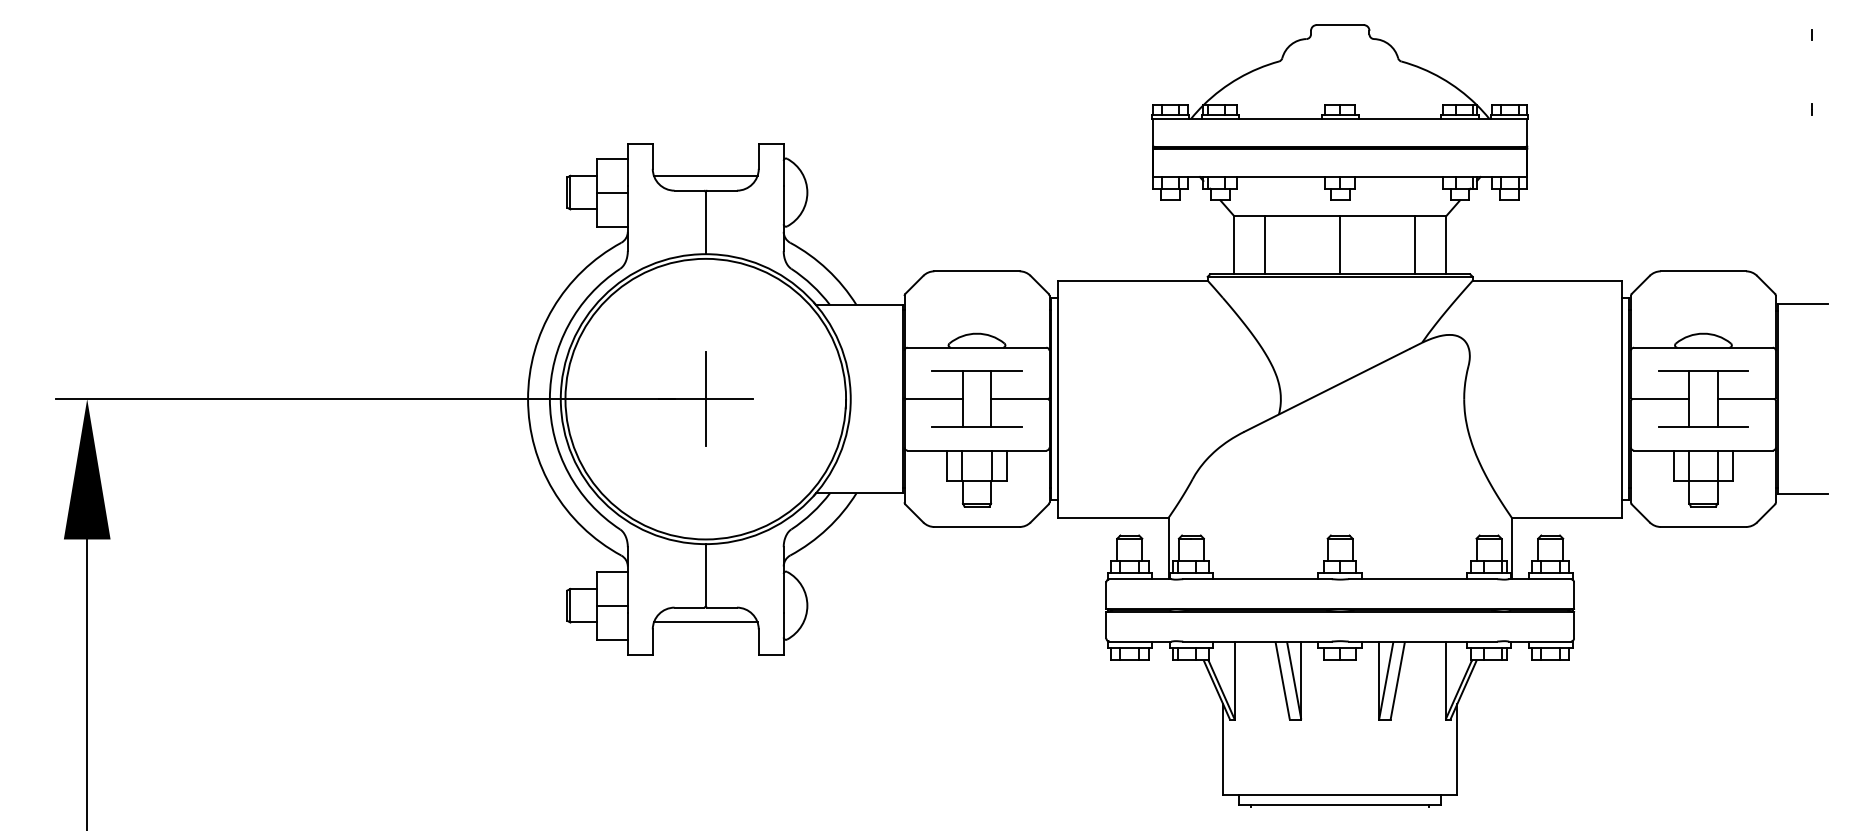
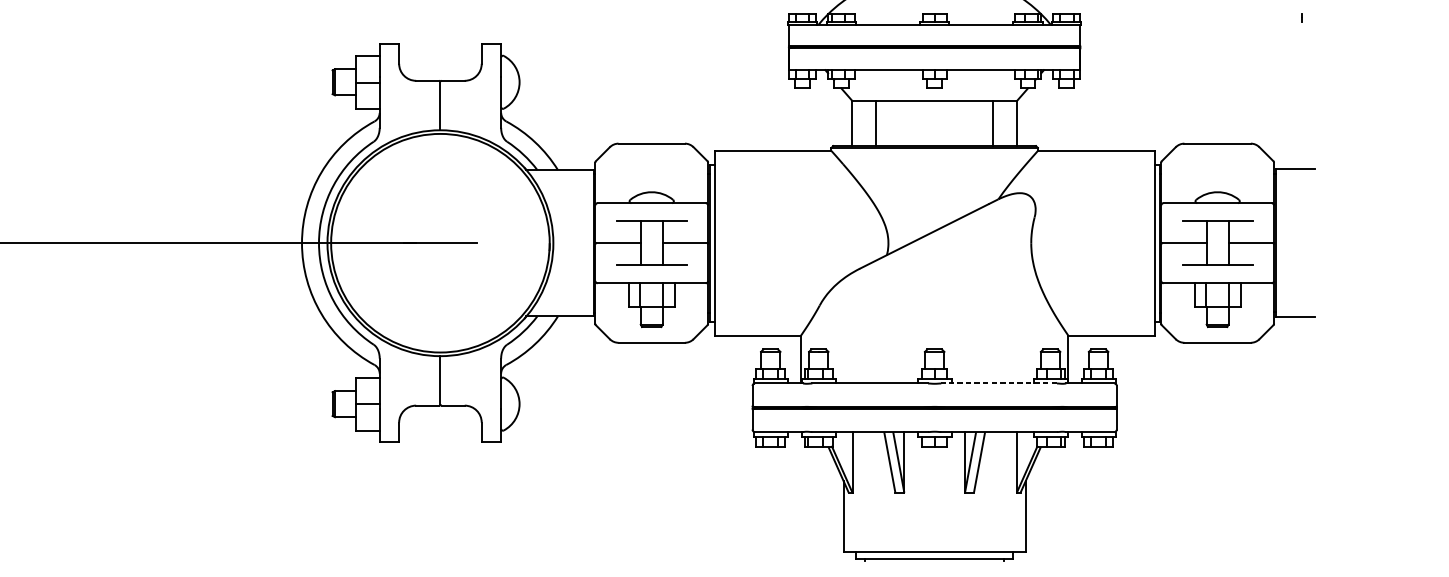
line: (705, 175) -> (440, 68), removed
line: (1340, 245) -> (934, 123), removed
line: (705, 398) -> (440, 242), removed
line: (1422, 579) -> (998, 383), solid -> dashed
line: (705, 622) -> (440, 417), removed

